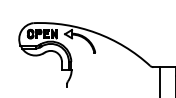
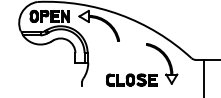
part: (112, 77) -> (141, 73), added

